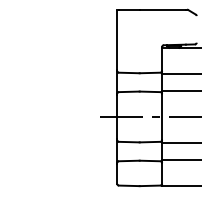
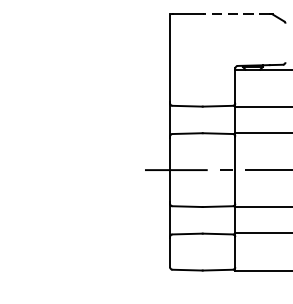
line: (162, 9) -> (235, 14), solid -> dashed

